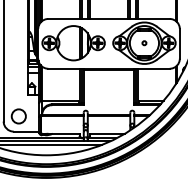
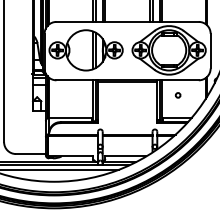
circle: (143, 43) -> (177, 95), moved
circle: (18, 116) -> (21, 136), removed

